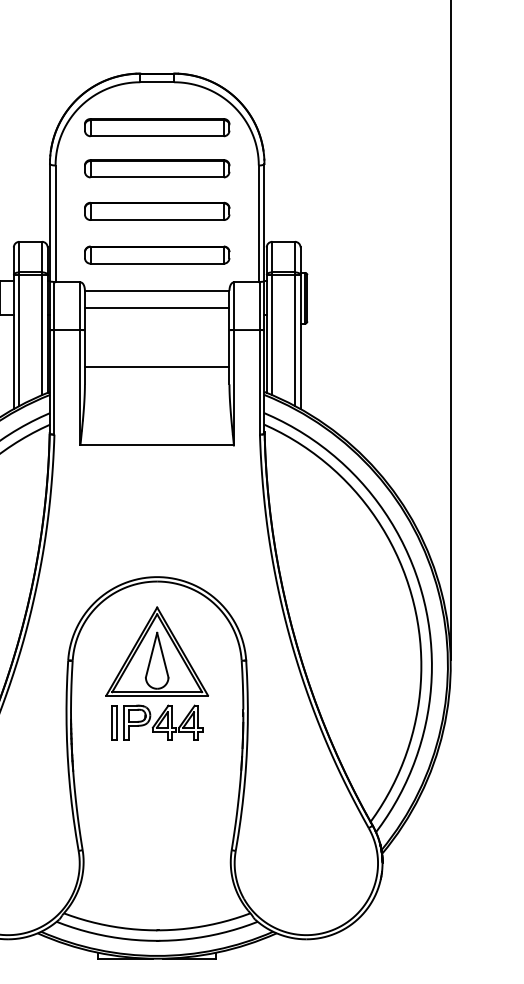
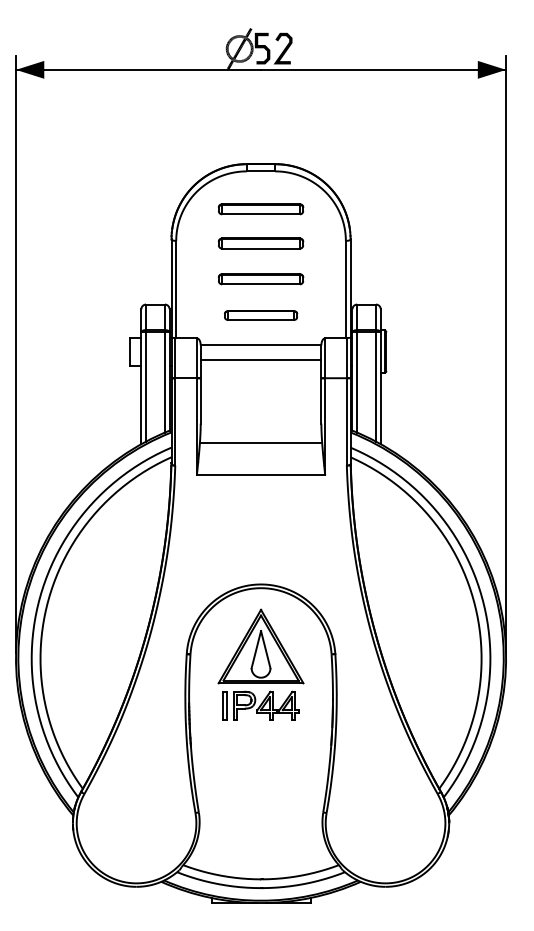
part: (156, 127) -> (260, 209), size x0.7
part: (156, 168) -> (260, 243), size x0.7
part: (156, 211) -> (260, 279), size x0.7
part: (156, 254) -> (260, 315), size x0.6
line: (156, 367) -> (260, 443), moved

